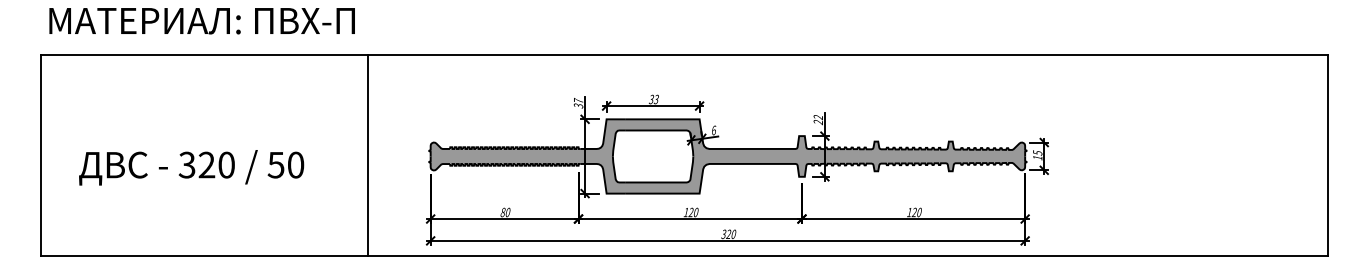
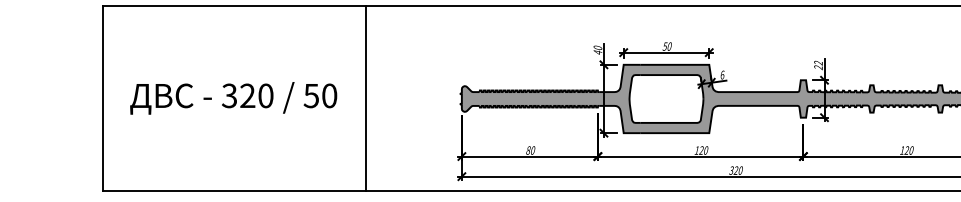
text: (654, 99) -> (667, 46), 33 -> 50
text: (578, 102) -> (597, 49), 37 -> 40
line: (367, 155) -> (366, 98), moved
text: (191, 167) -> (233, 98), moved

